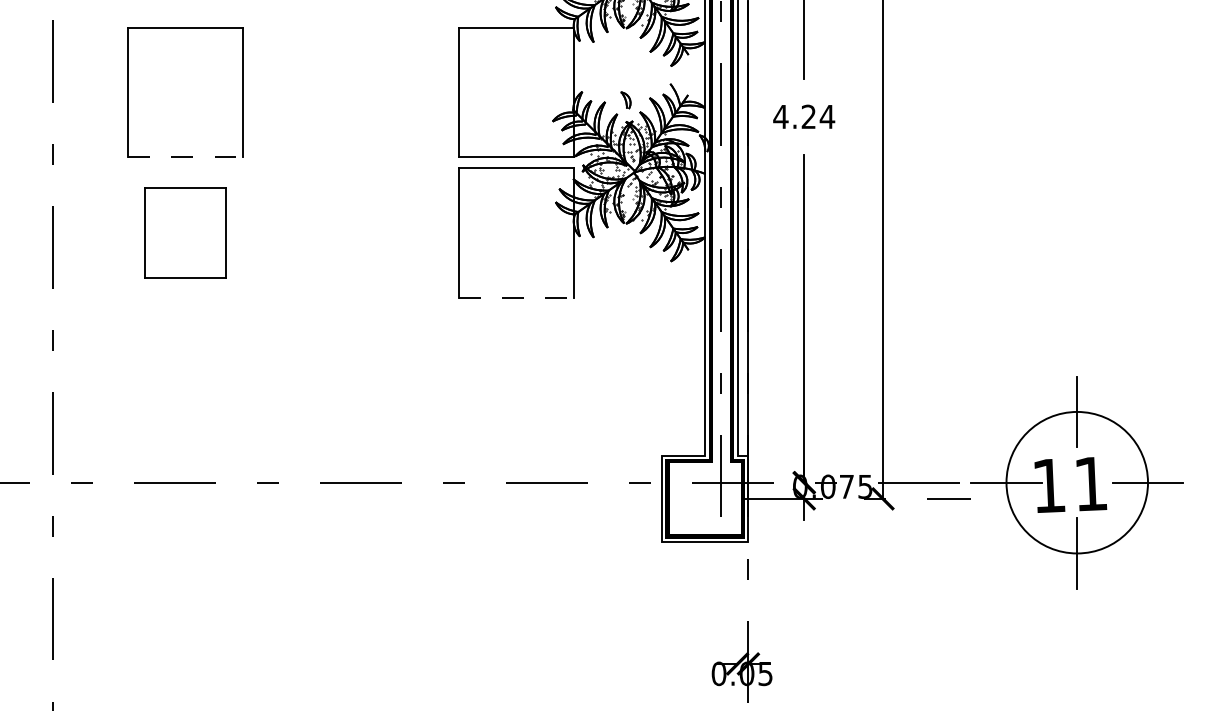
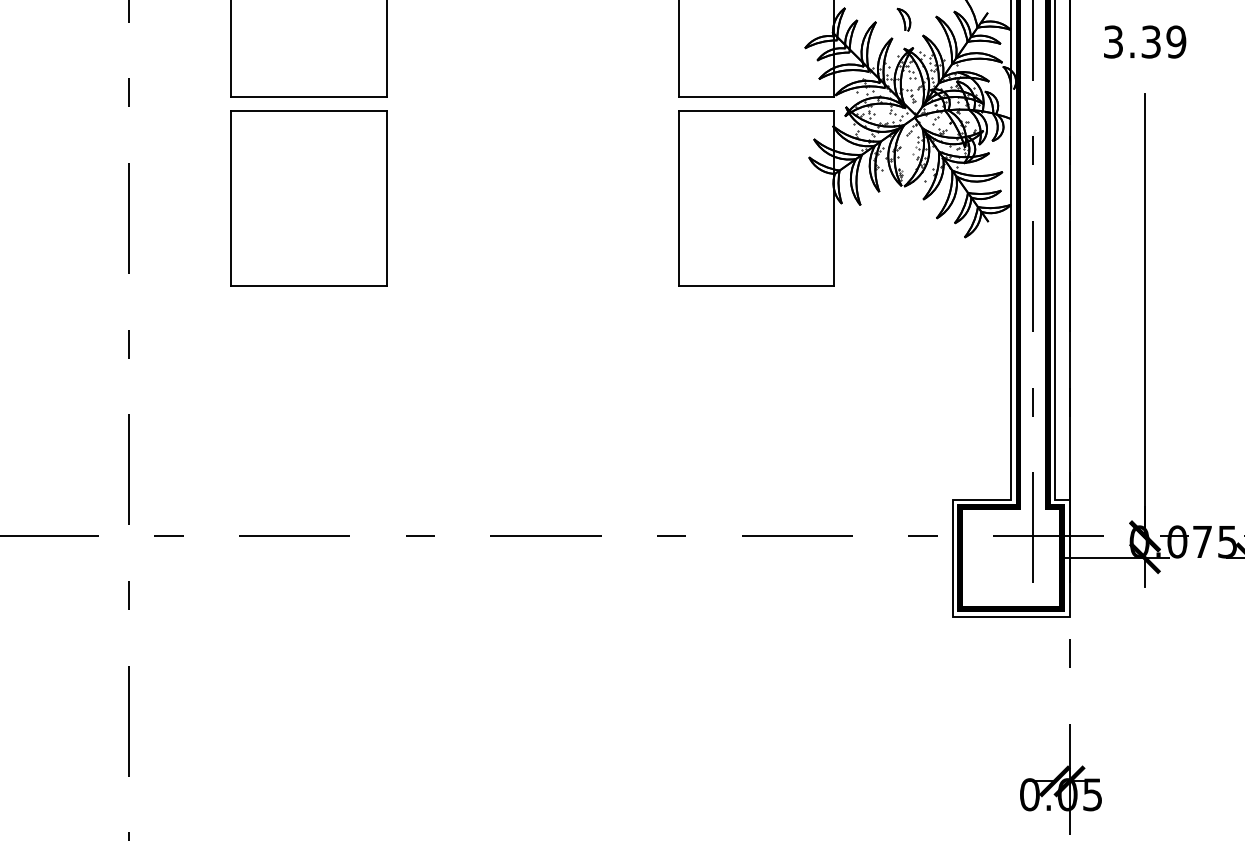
text: (804, 116) -> (1145, 41), 4.24 -> 3.39
line: (186, 157) -> (310, 96), dashed -> solid
part: (185, 232) -> (308, 198), size x1.43
line: (517, 297) -> (757, 286), dashed -> solid

